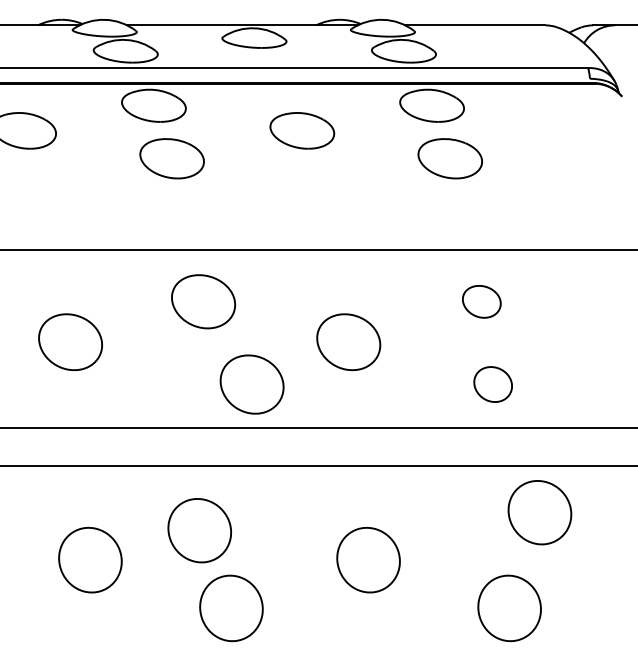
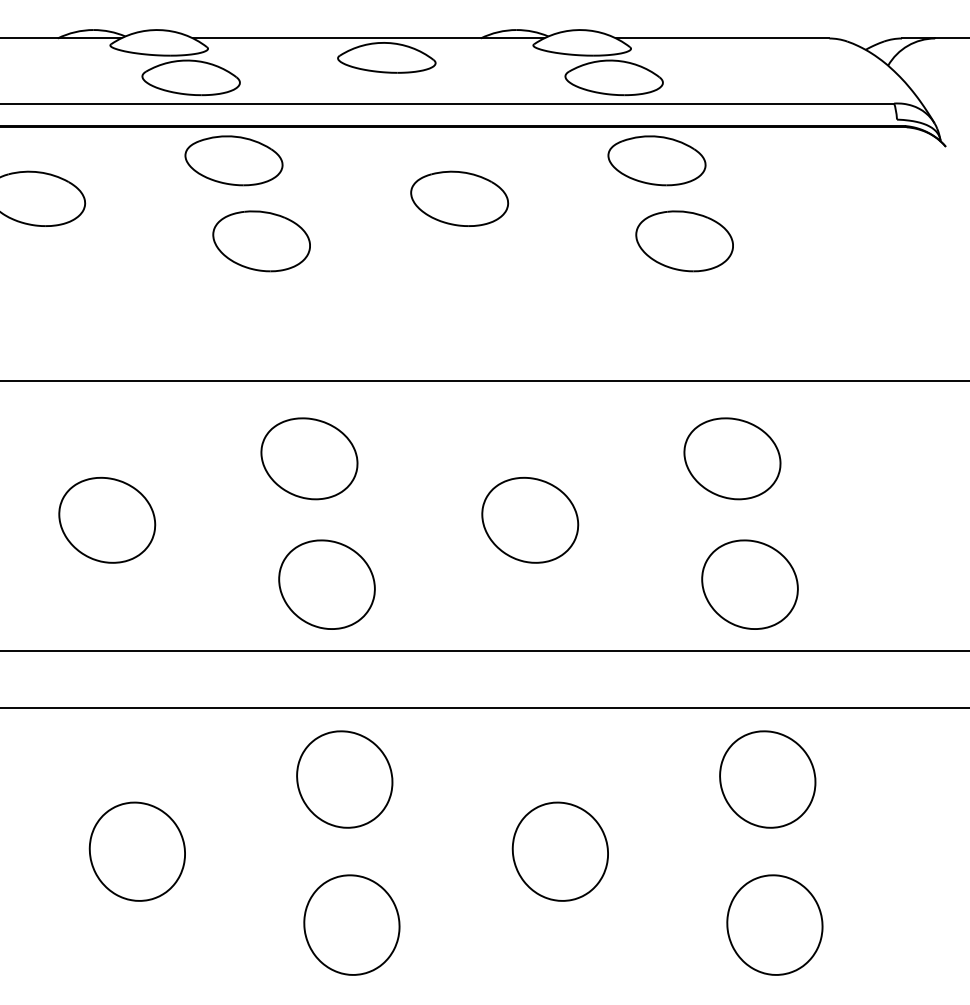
part: (481, 301) -> (732, 458), size x1.67
part: (251, 384) -> (326, 584), moved
part: (492, 384) -> (748, 584), size x1.67
part: (539, 512) -> (767, 779), moved
part: (199, 530) -> (344, 779), moved

